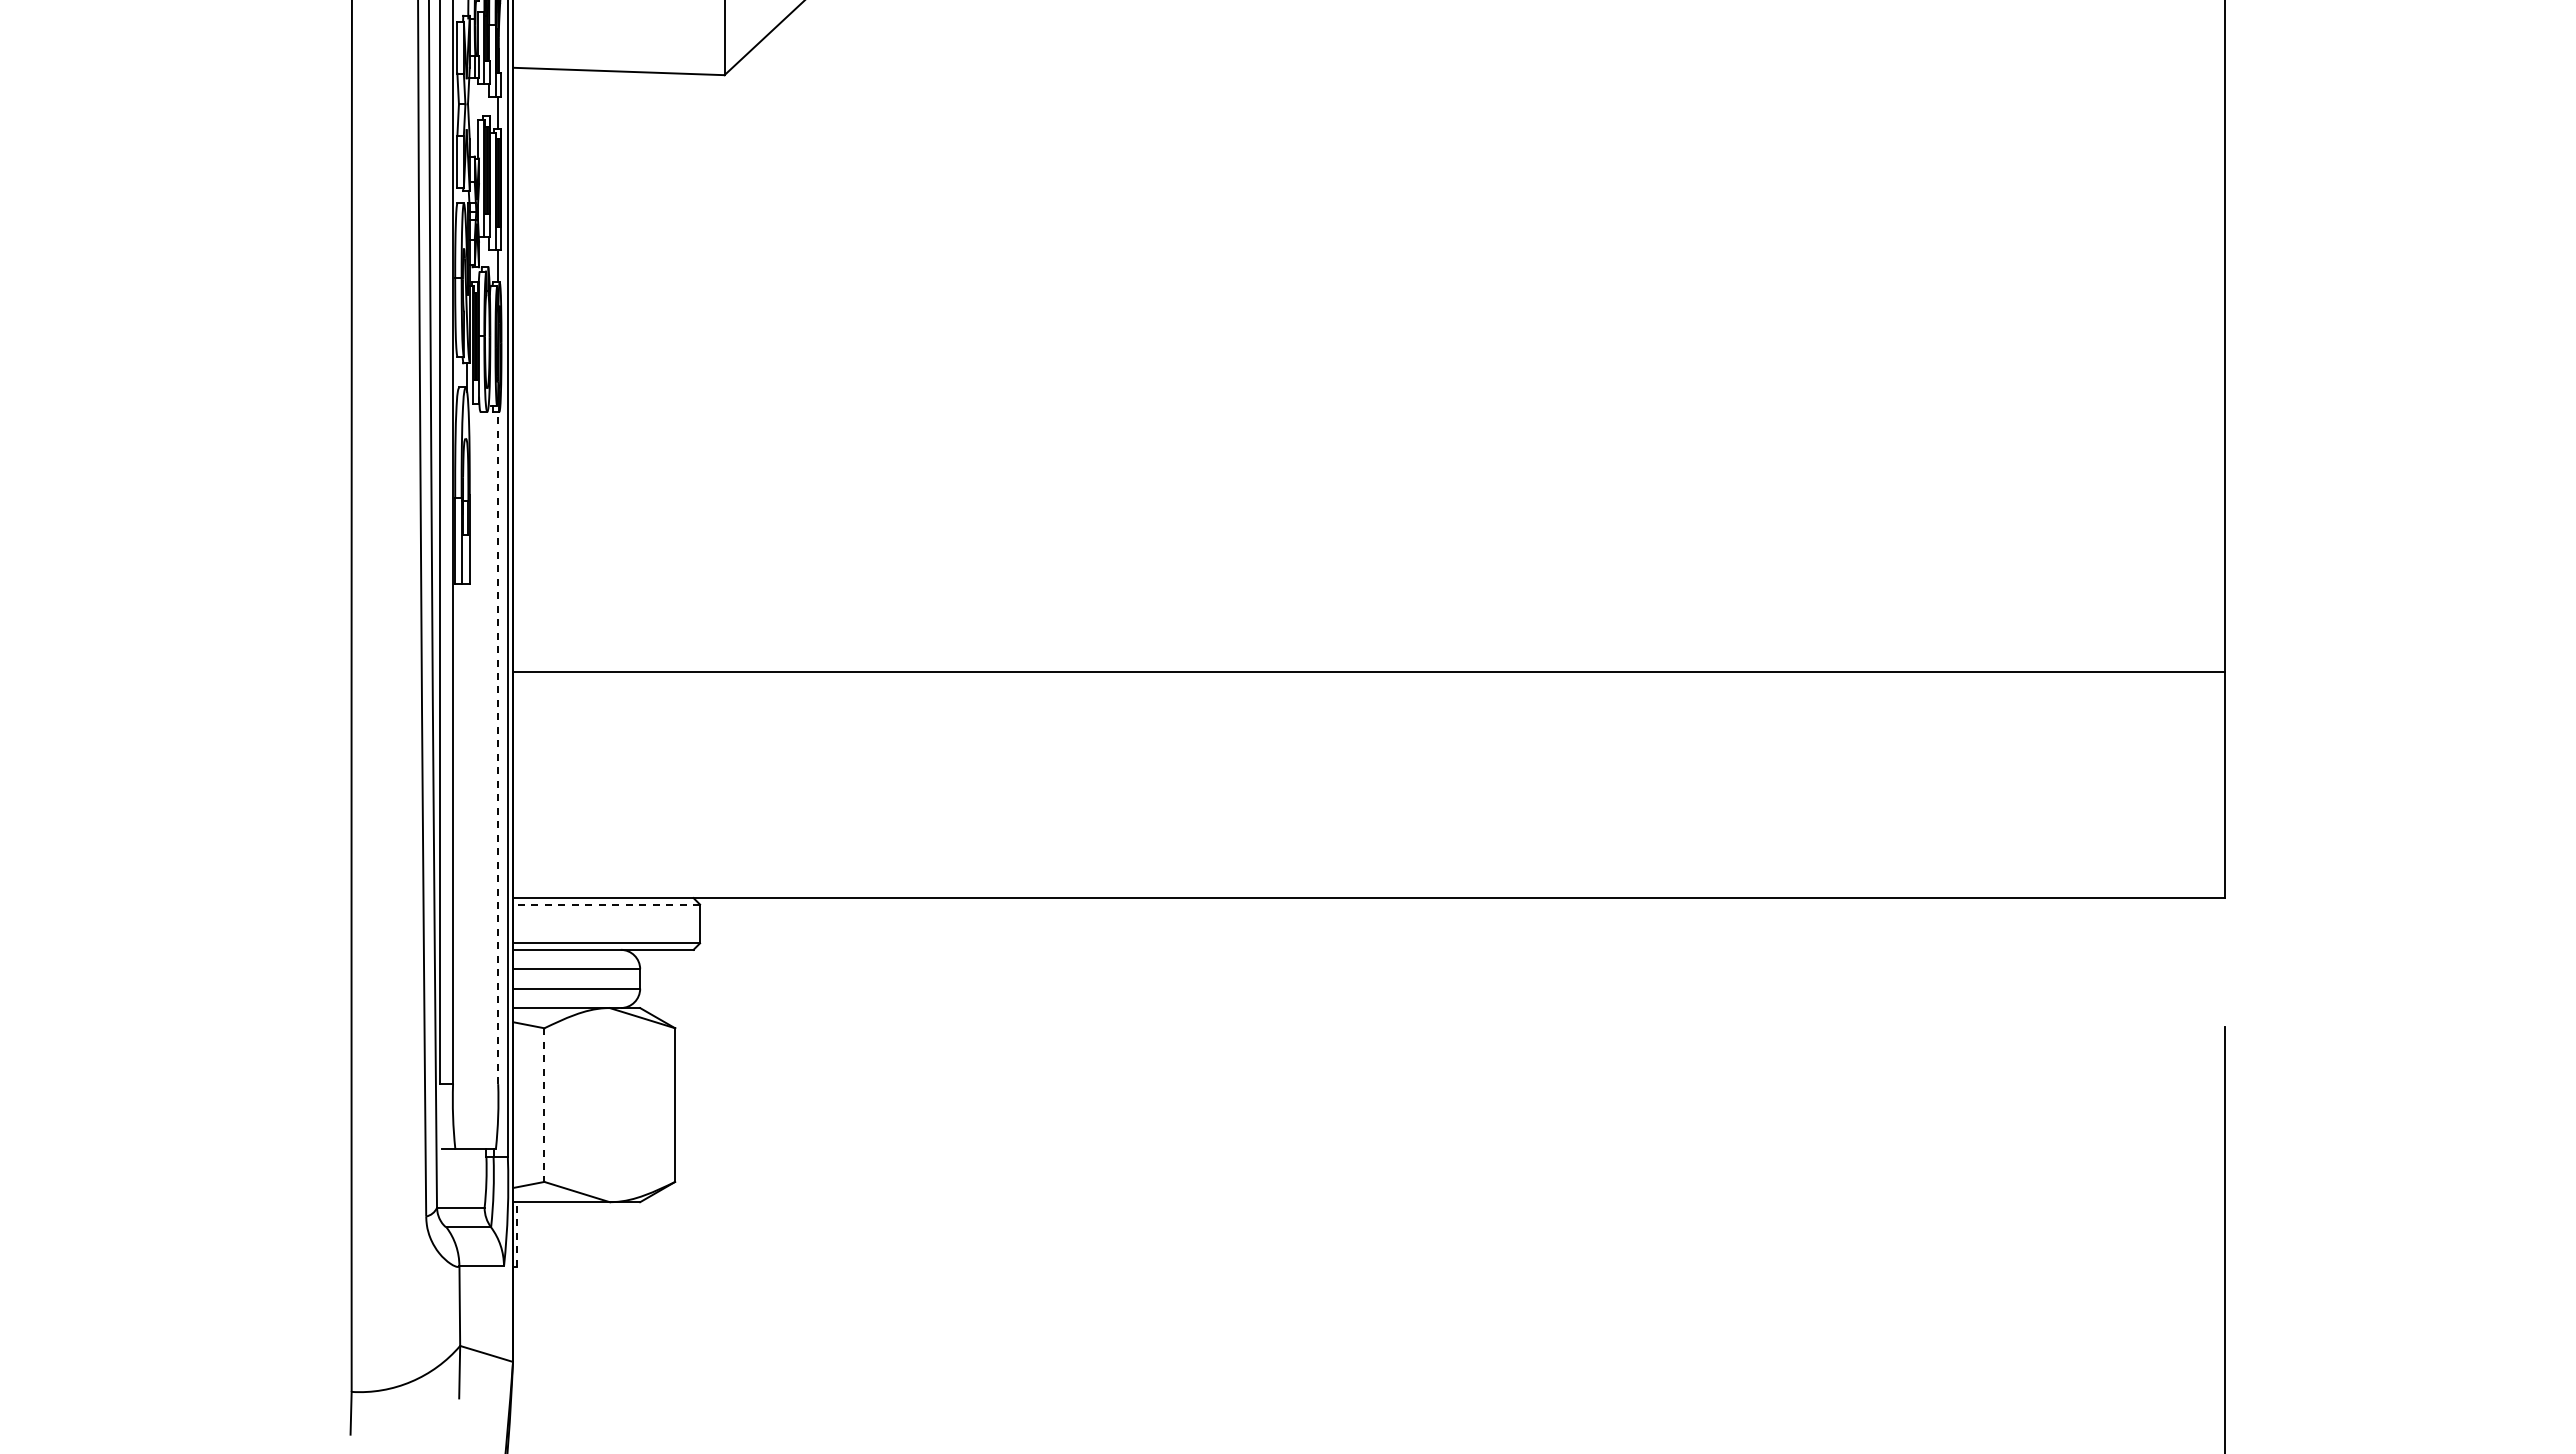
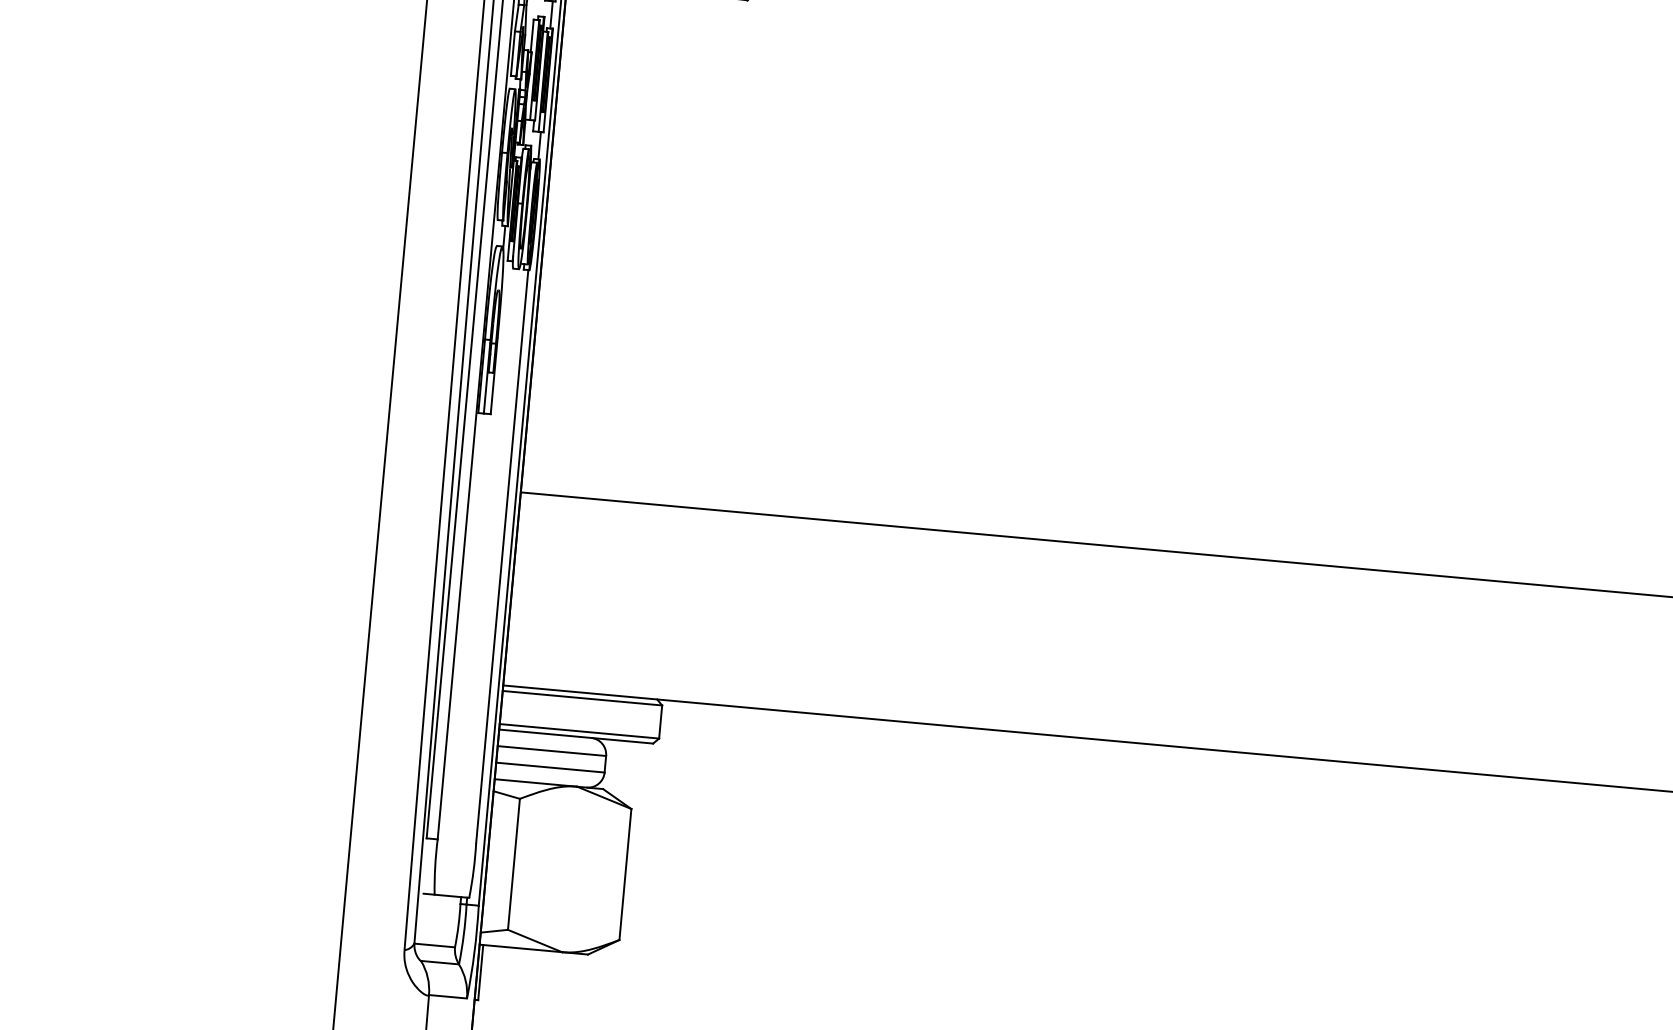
line: (498, 748) -> (502, 556), dashed -> solid
line: (606, 904) -> (582, 698), dashed -> solid
line: (544, 1105) -> (513, 864), dashed -> solid
line: (517, 1234) -> (480, 972), dashed -> solid

